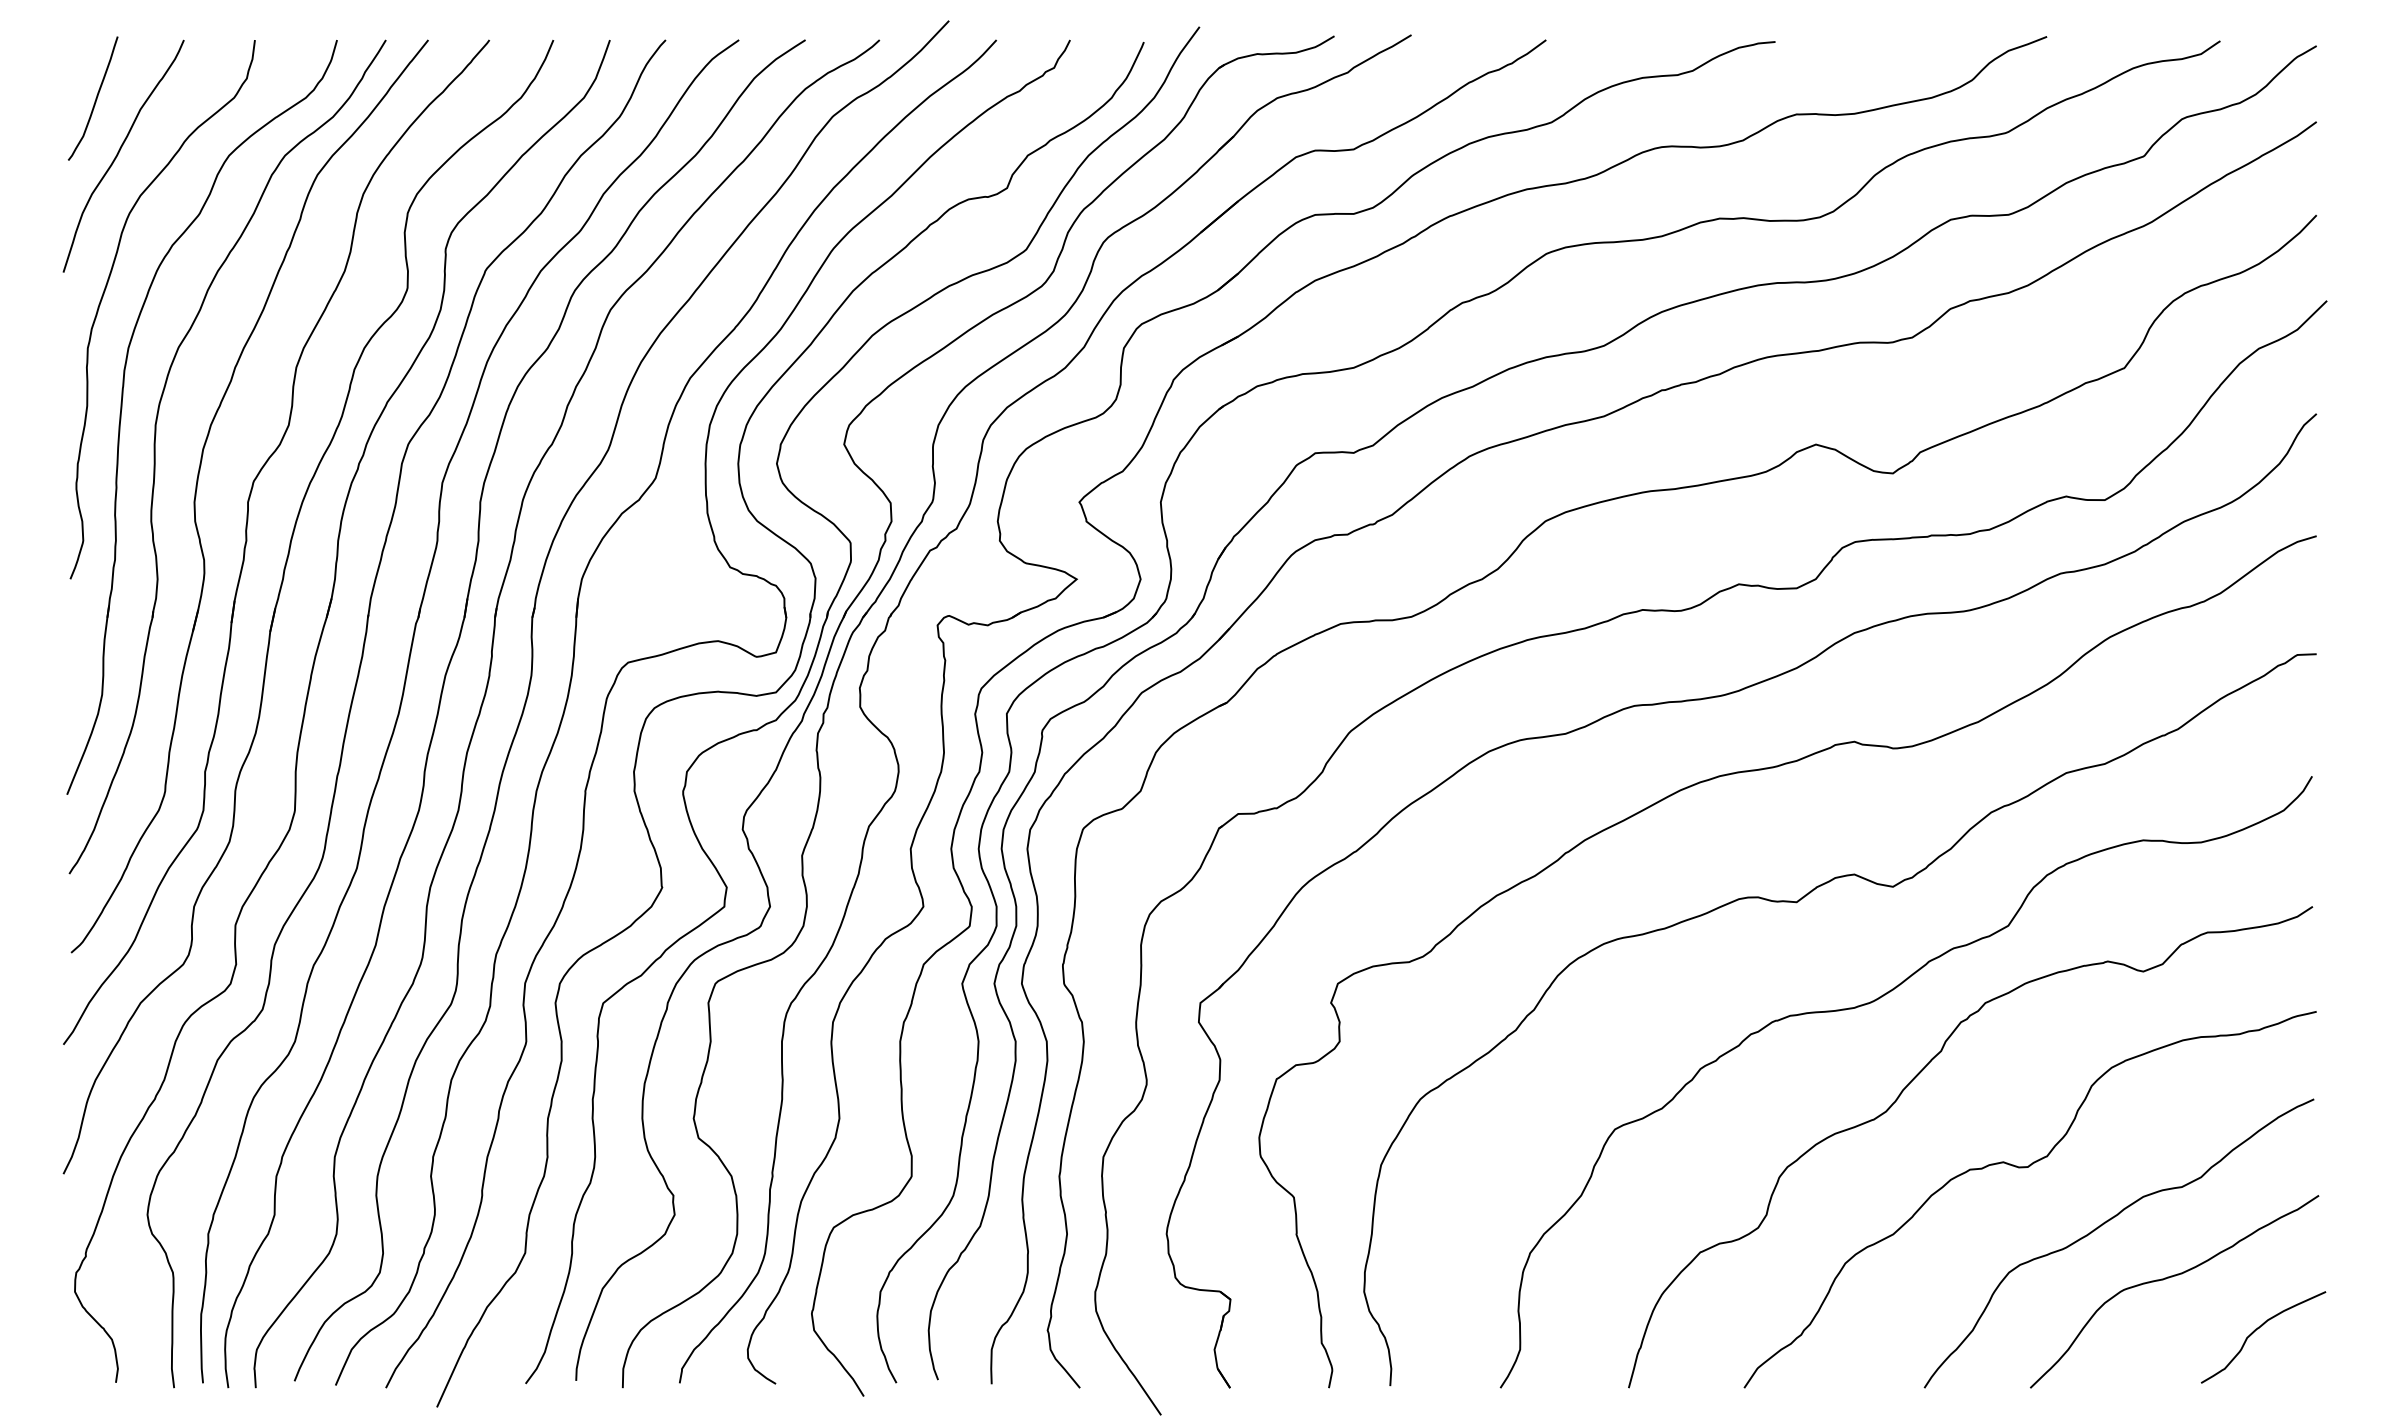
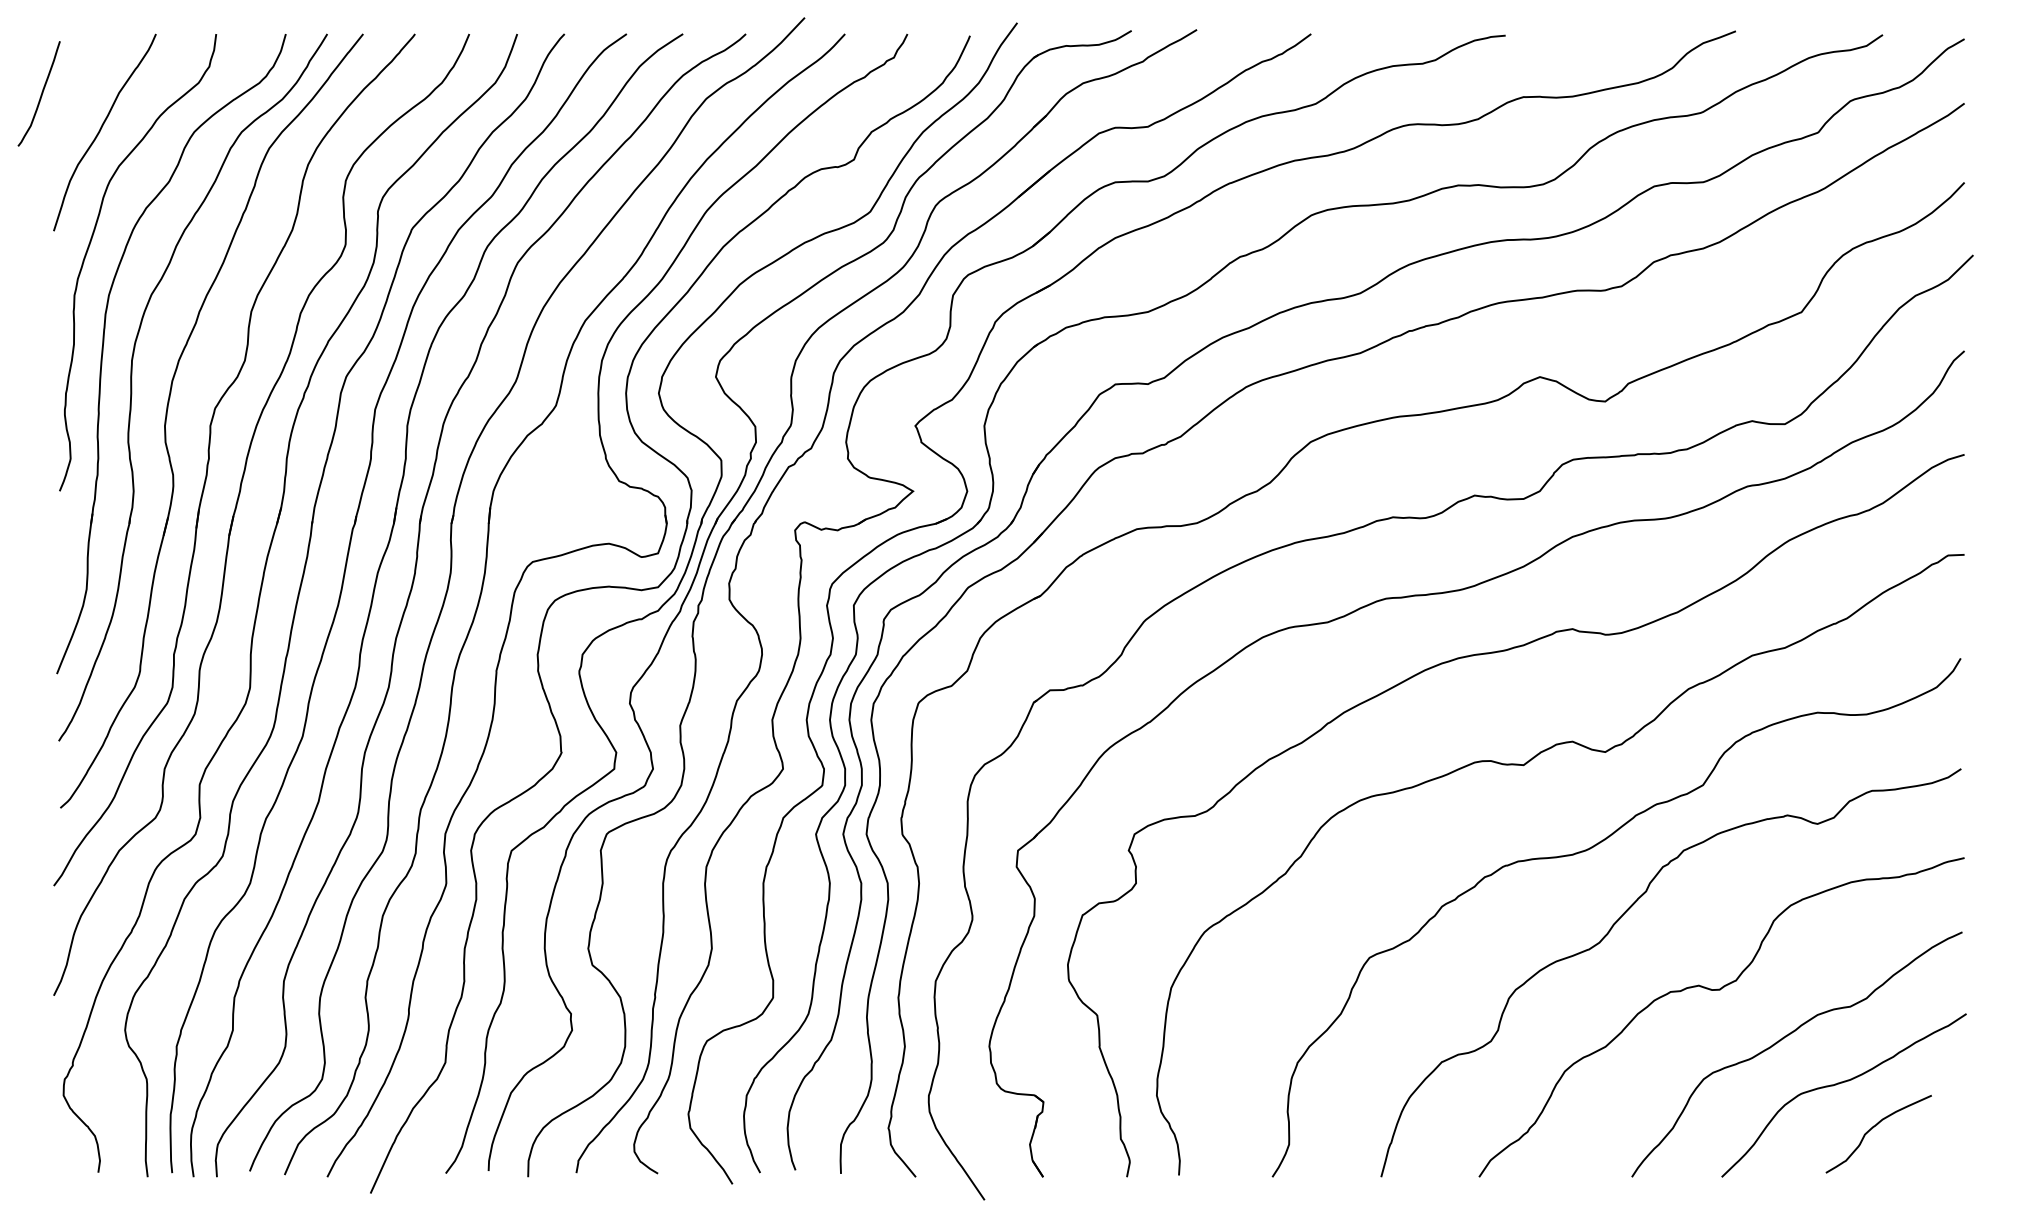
curve: (95, 98) -> (41, 93), moved
curve: (2258, 1329) -> (1874, 1127), moved

